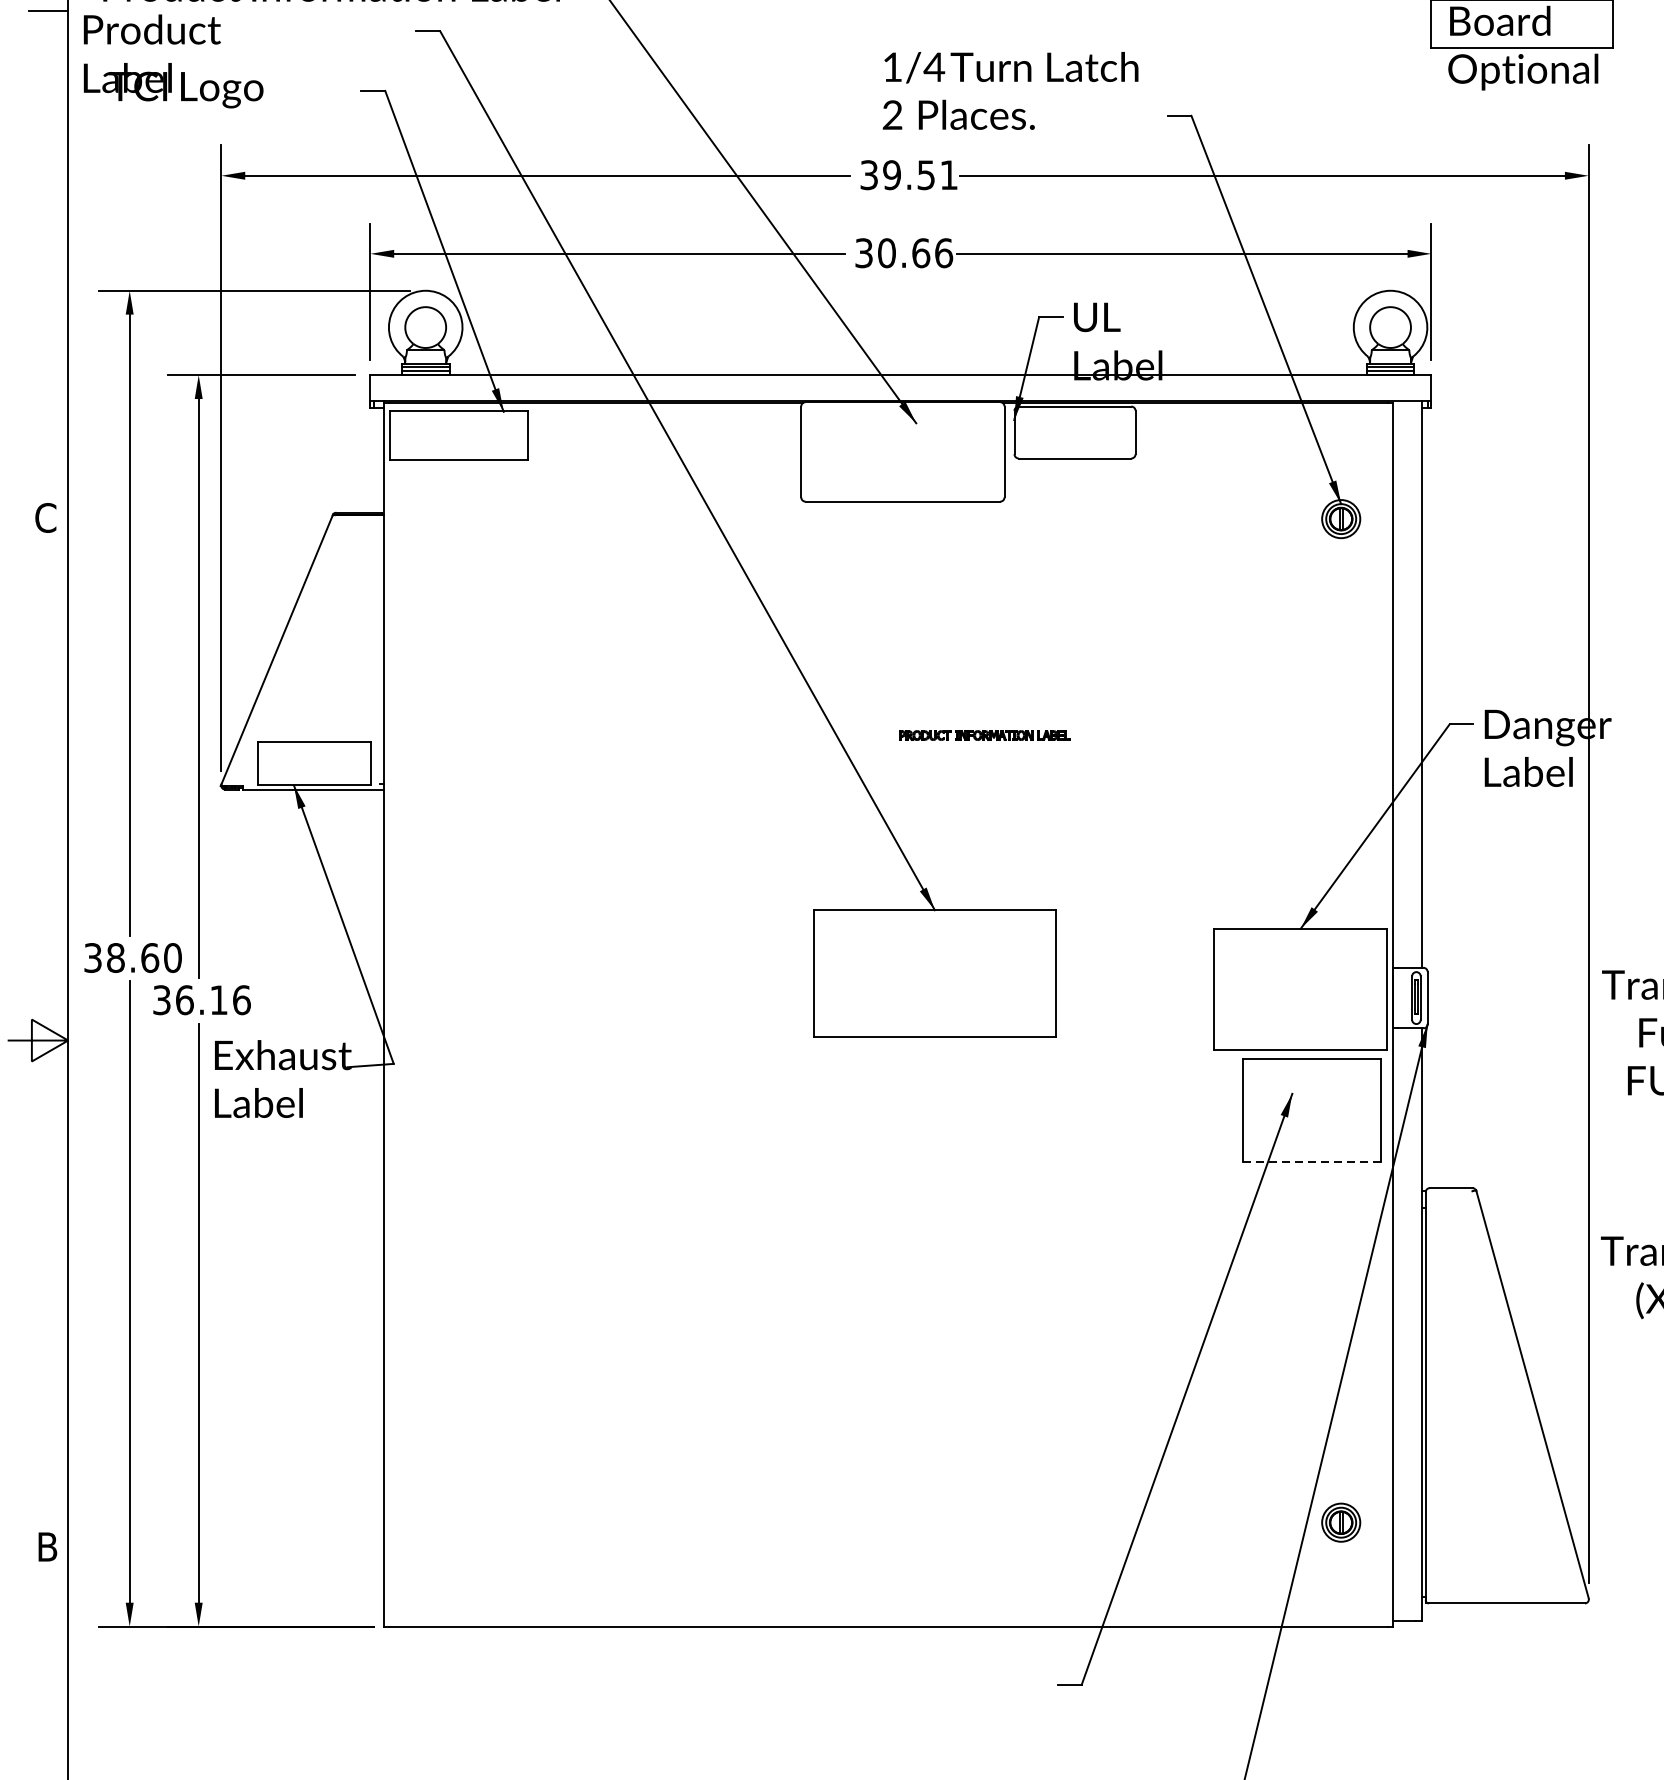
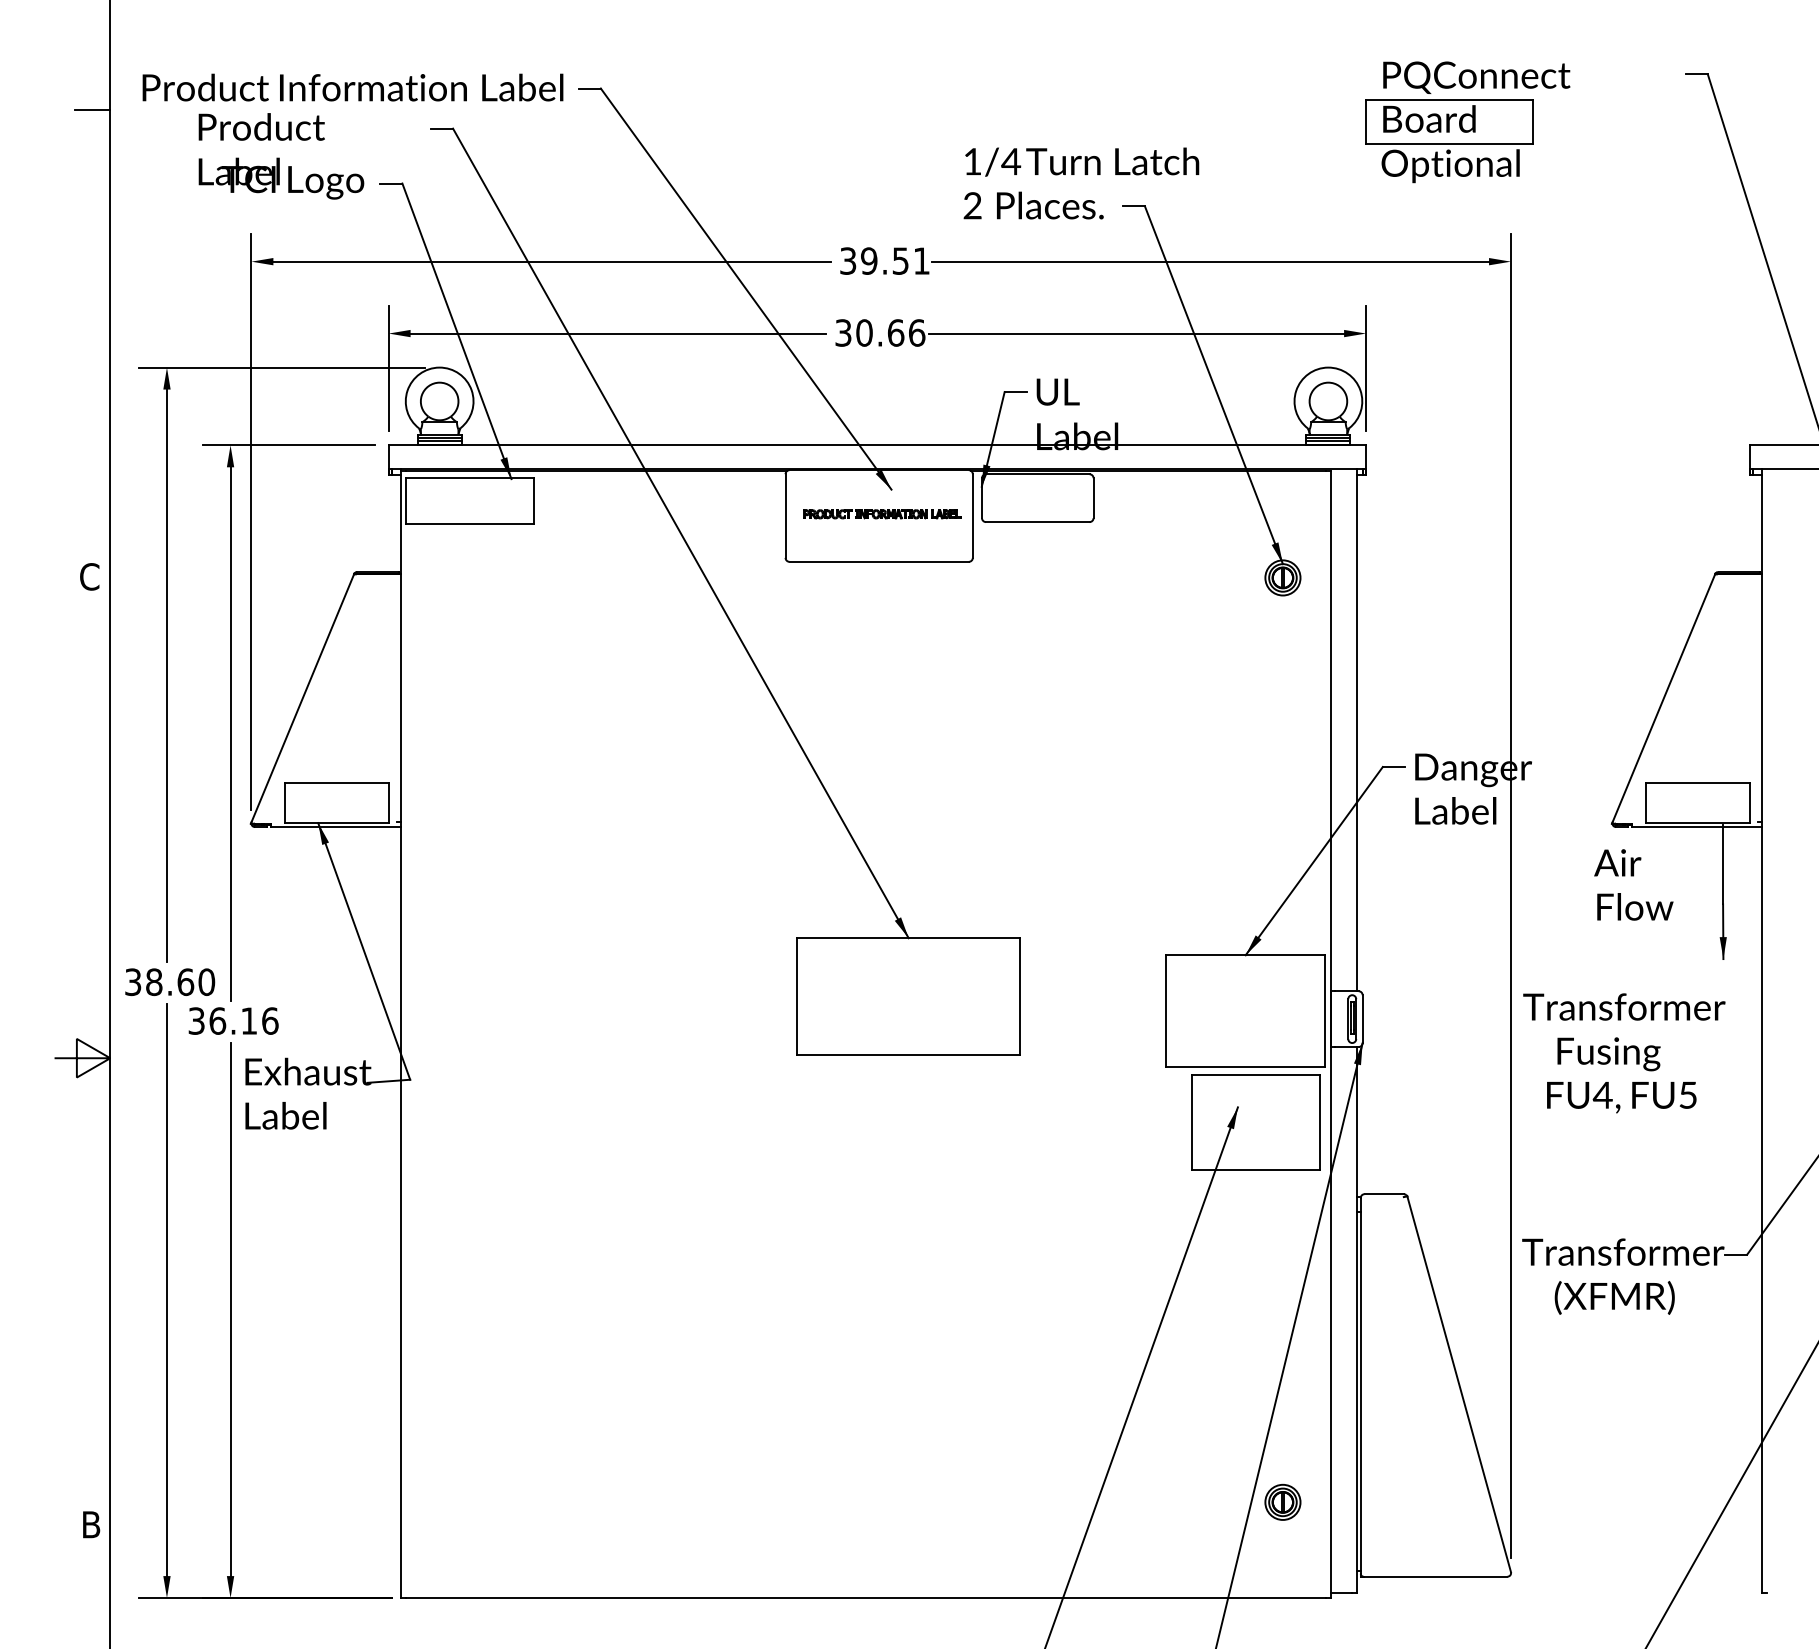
text: (173, 61) -> (281, 156), moved
text: (1010, 90) -> (1081, 183), moved
part: (984, 735) -> (882, 514), moved
line: (1311, 1162) -> (1255, 1170), dashed -> solid

